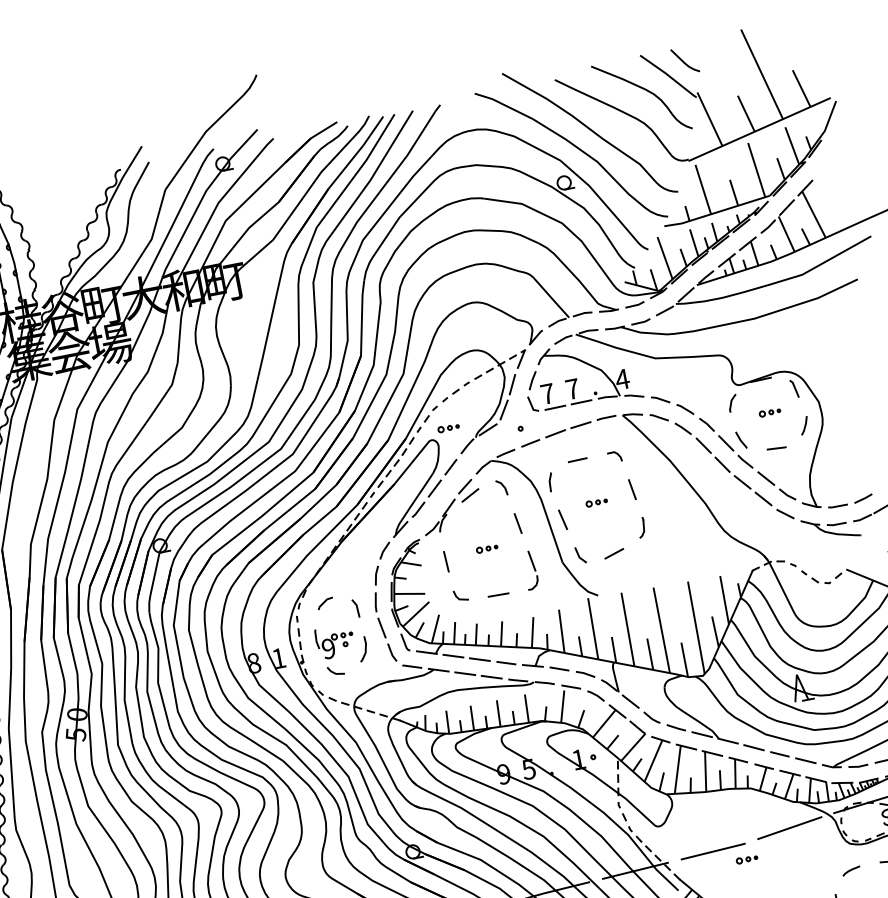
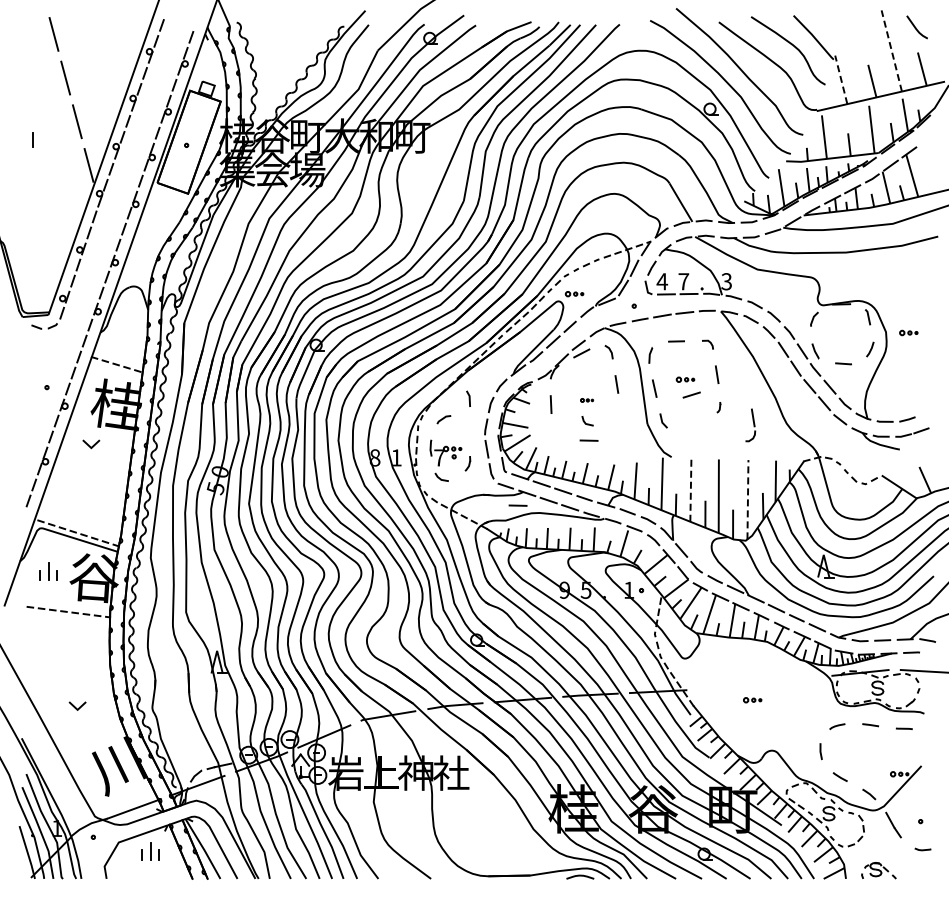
curve: (684, 61) -> (916, 27), moved
line: (761, 74) -> (891, 51), solid -> dashed
line: (710, 118) -> (841, 79), solid -> dashed
text: (622, 379) -> (726, 281), 4 -> 3
text: (547, 393) -> (662, 281), 7 -> 4
part: (769, 412) -> (908, 332), moved
part: (641, 527) -> (718, 407), size x0.6
part: (486, 549) -> (586, 400), size x0.7
line: (613, 553) -> (691, 394), moved
part: (530, 570) -> (750, 425), moved
line: (458, 596) -> (585, 421), moved
line: (355, 608) -> (468, 398), moved
line: (695, 627) -> (747, 499), solid -> dashed
line: (627, 630) -> (690, 490), solid -> dashed
text: (328, 648) -> (439, 457), 9 -> 7
part: (362, 648) -> (467, 463), size x0.7
line: (430, 686) -> (517, 505), added
line: (790, 828) -> (793, 681), removed
line: (712, 850) -> (725, 687), removed

